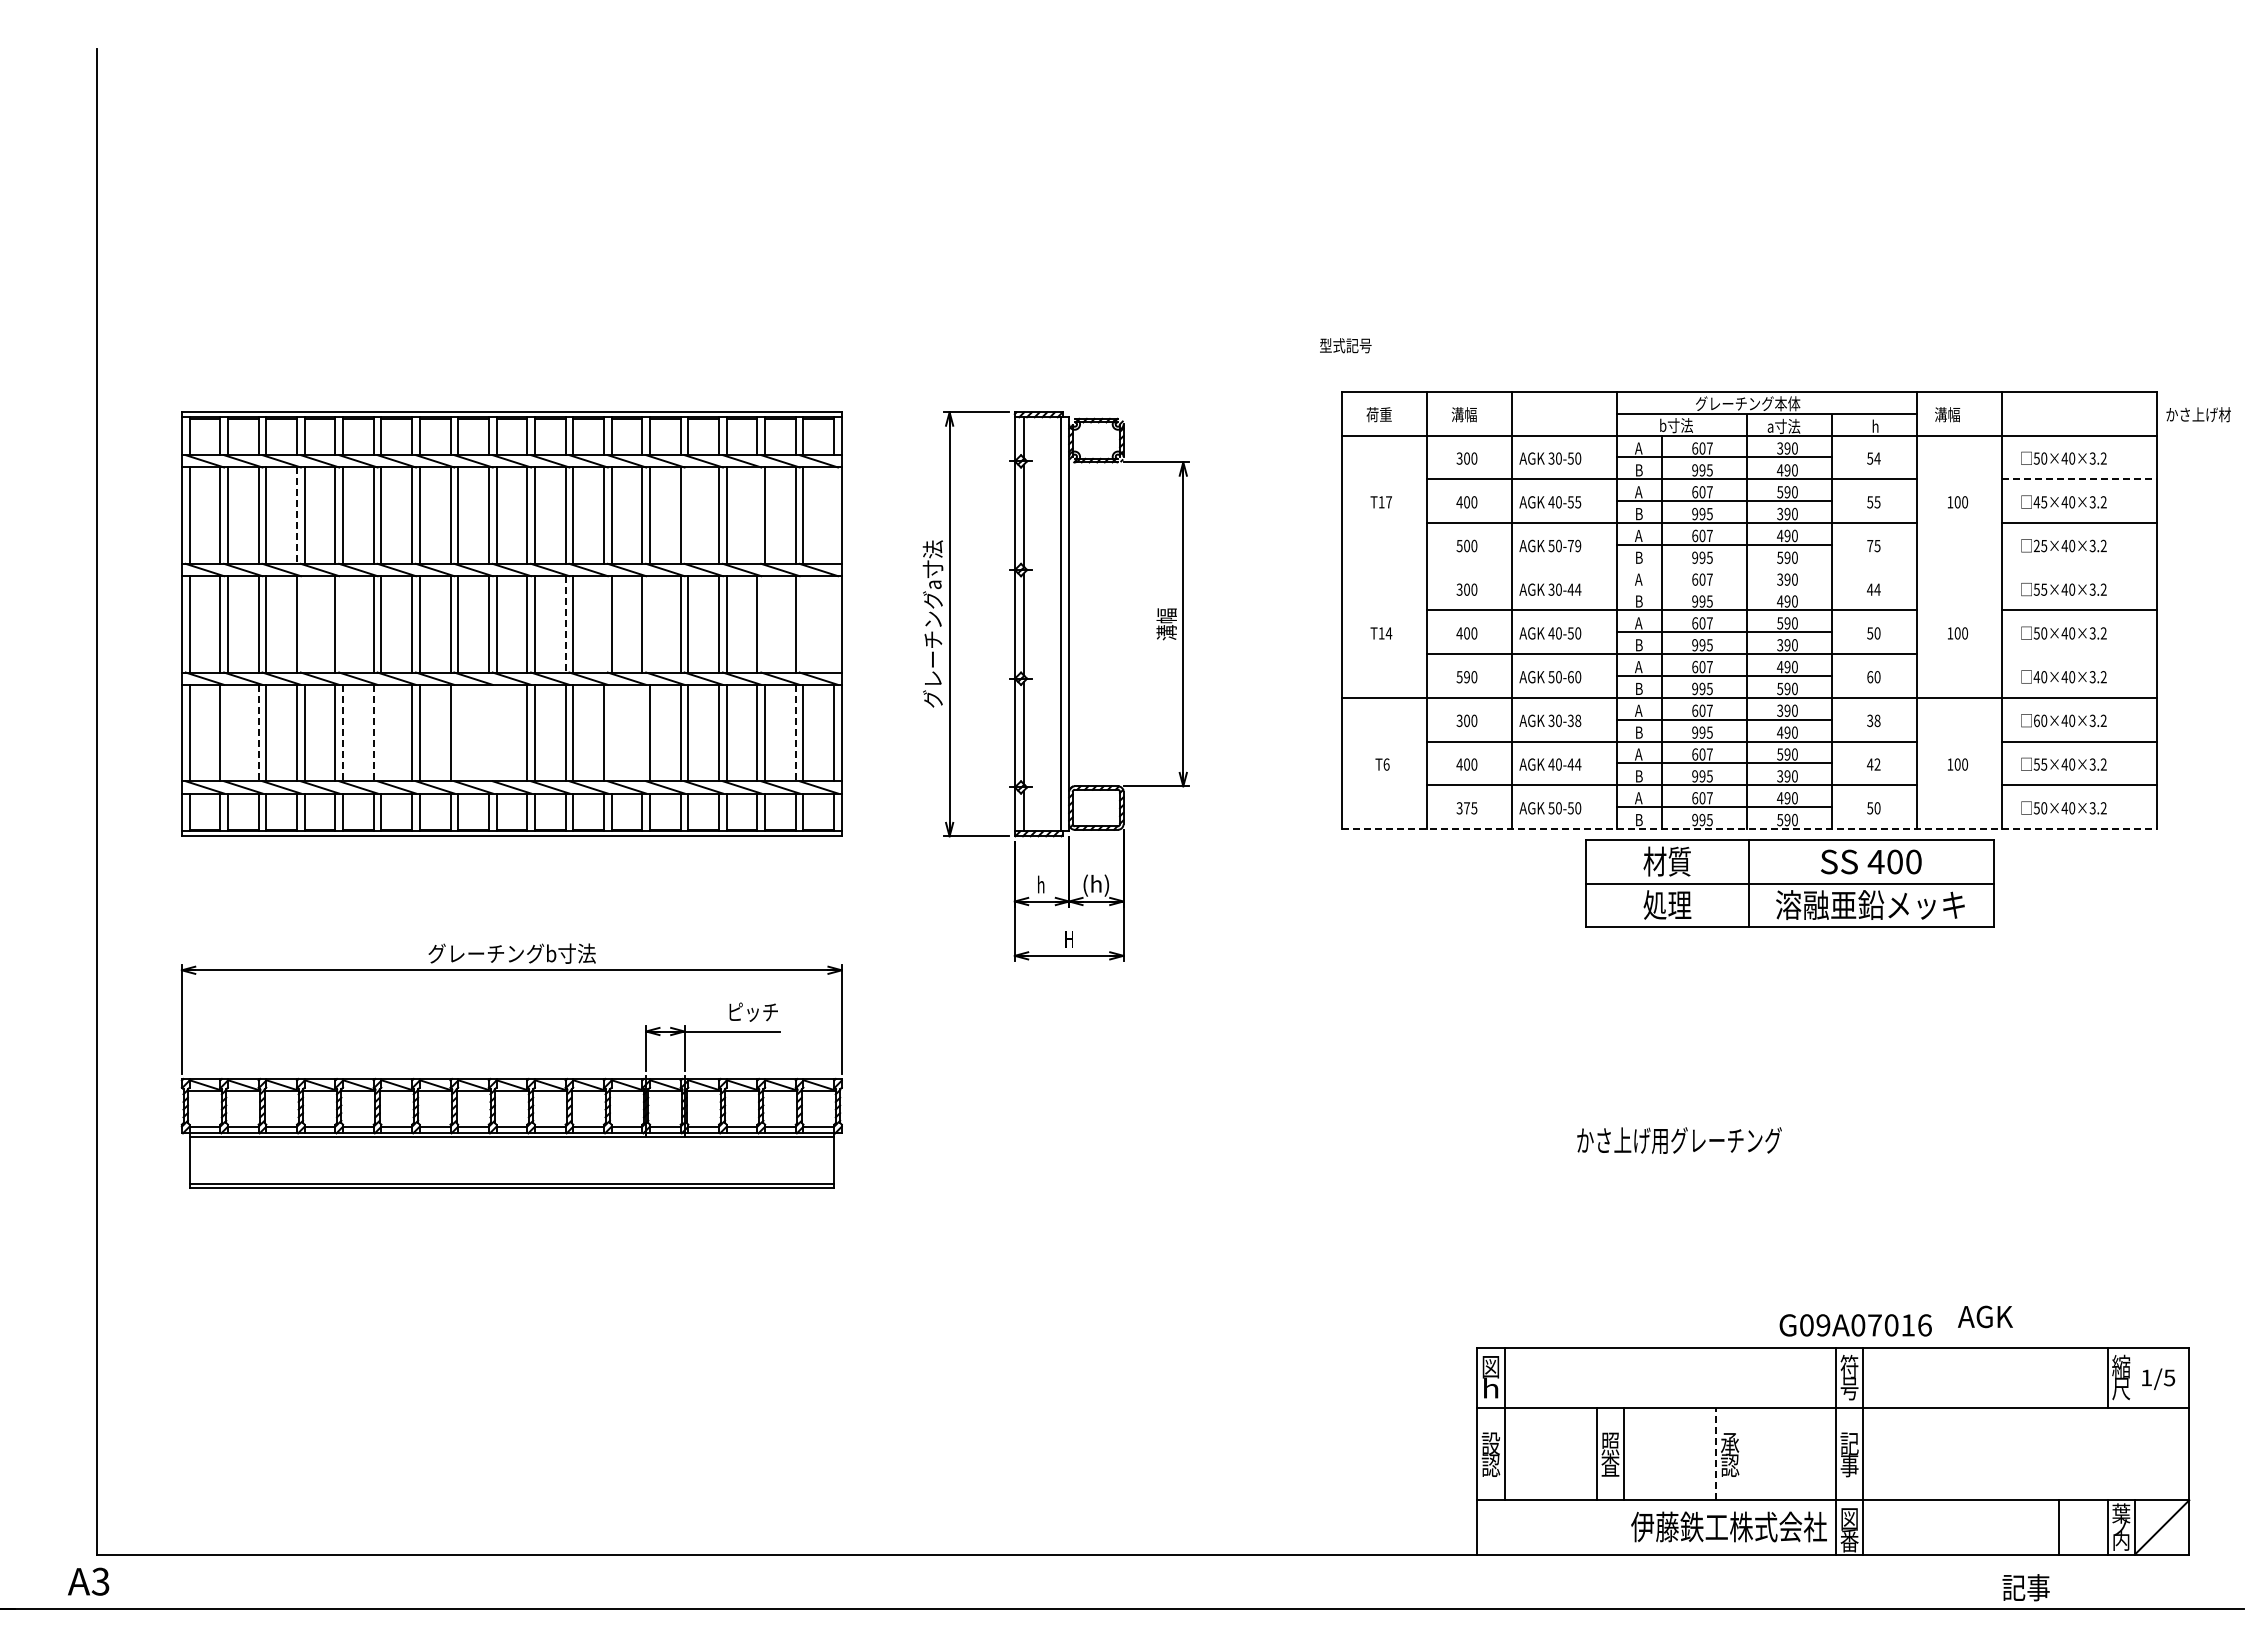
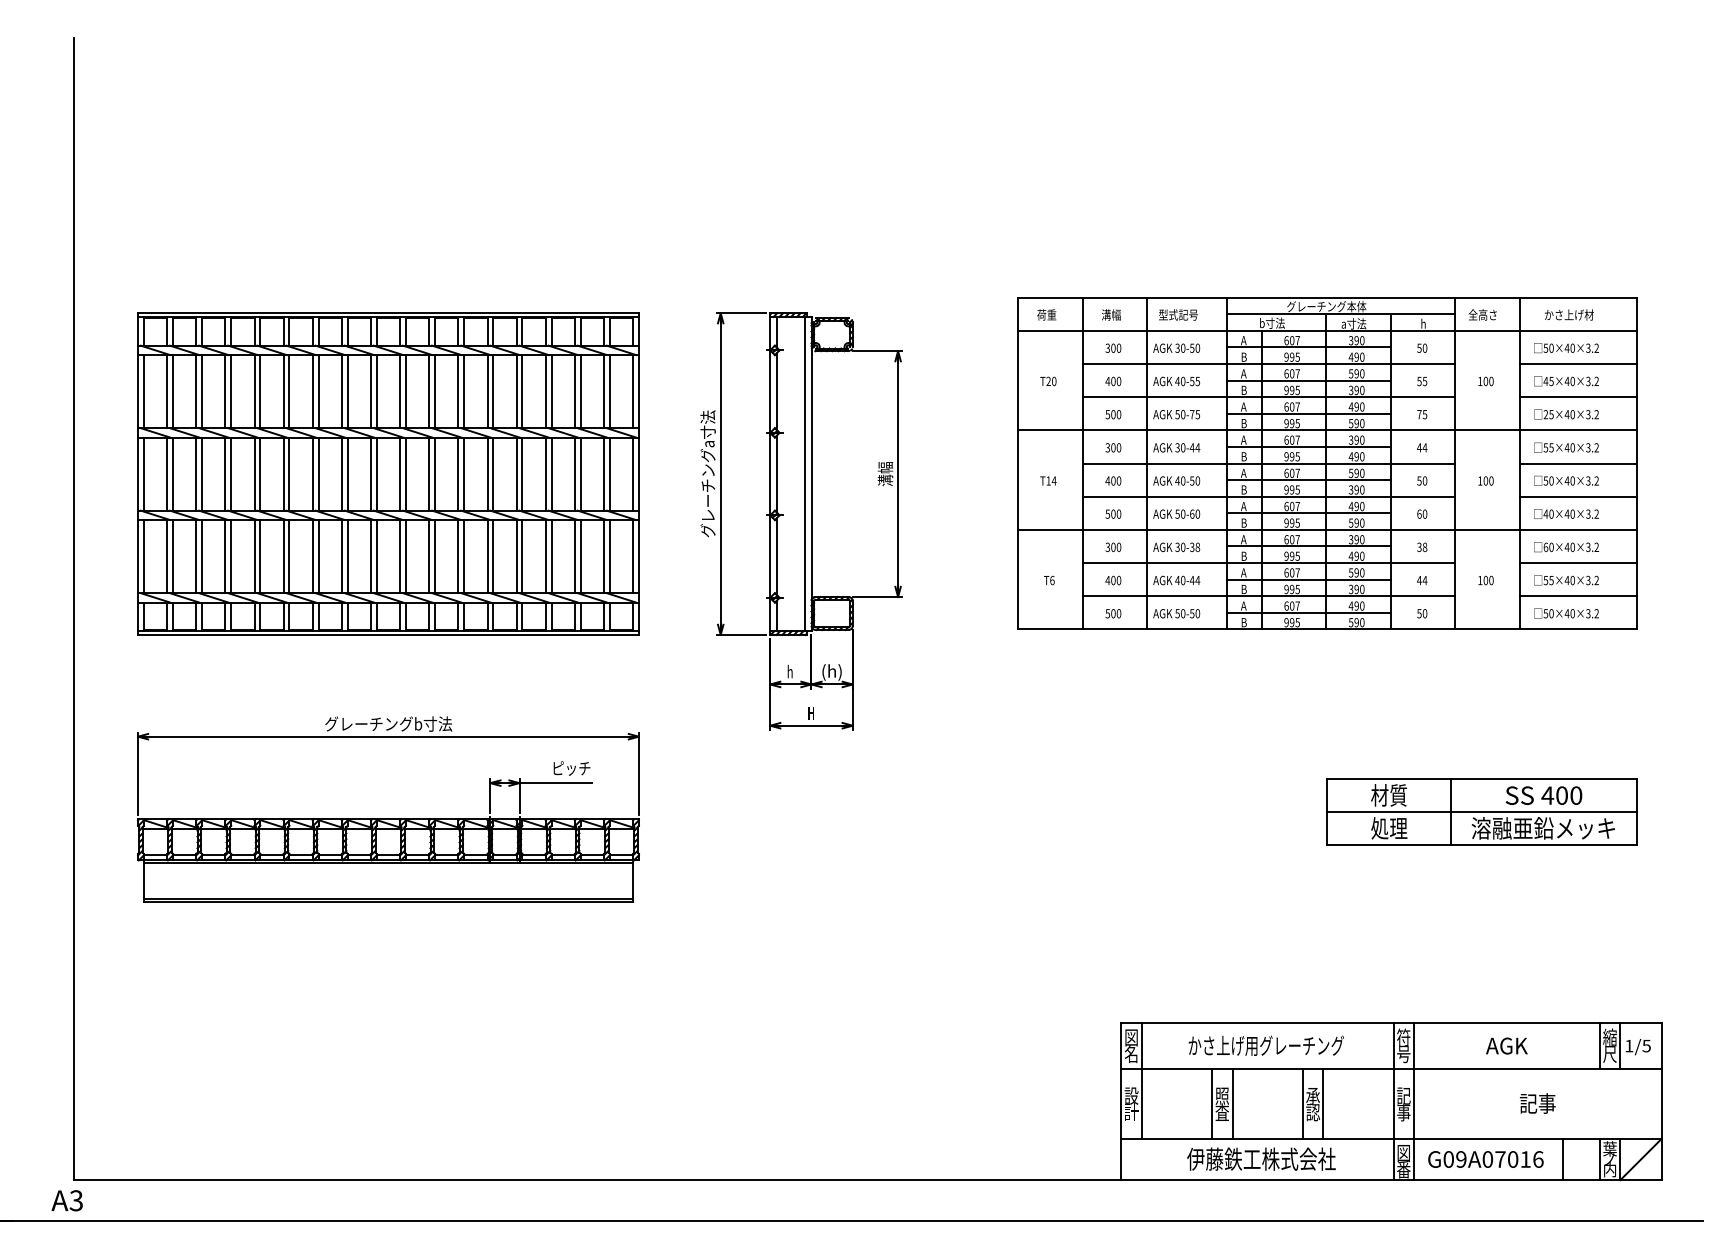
text: (1345, 345) -> (1178, 314), moved
text: (1953, 414) -> (1482, 314), 溝幅 -> 全高さ
text: (2198, 414) -> (1569, 314), moved
text: (1877, 458) -> (1424, 348), 54 -> 50
line: (2079, 479) -> (1578, 364), dashed -> solid
text: (1384, 502) -> (1050, 381), T17 -> T20
line: (688, 515) -> (522, 391), added
line: (757, 515) -> (574, 391), added
line: (834, 515) -> (633, 391), added
line: (297, 516) -> (225, 392), dashed -> solid
text: (1578, 545) -> (1198, 414), 50-79 -> 50-75
line: (1748, 566) -> (1327, 430), added
line: (1724, 588) -> (1308, 446), added
line: (304, 624) -> (231, 474), added
line: (343, 624) -> (260, 474), added
line: (565, 624) -> (429, 474), dashed -> solid
line: (604, 624) -> (458, 474), added
line: (649, 624) -> (492, 474), added
line: (765, 624) -> (580, 474), added
line: (803, 624) -> (609, 474), added
line: (834, 624) -> (633, 474), added
line: (2079, 654) -> (1578, 496), added
text: (1466, 677) -> (1113, 514), 590 -> 500
line: (227, 732) -> (172, 556), added
line: (381, 732) -> (289, 556), added
line: (458, 732) -> (347, 556), added
line: (488, 732) -> (370, 556), added
line: (496, 732) -> (376, 556), added
line: (611, 732) -> (464, 556), added
line: (642, 732) -> (487, 556), added
line: (258, 733) -> (196, 556), dashed -> solid
line: (343, 733) -> (260, 556), dashed -> solid
line: (373, 733) -> (283, 556), dashed -> solid
line: (795, 733) -> (603, 556), dashed -> solid
text: (1877, 764) -> (1424, 580), 42 -> 44
text: (1467, 808) -> (1113, 613), 375 -> 500
line: (1749, 828) -> (1327, 629), dashed -> solid
part: (1789, 883) -> (1481, 811), moved
text: (1679, 1140) -> (1266, 1045), moved
text: (1985, 1316) -> (1506, 1045), moved
text: (1855, 1325) -> (1485, 1159), moved
line: (2134, 1377) -> (1620, 1045), added
text: (1490, 1388) -> (1131, 1054), h -> 名
line: (1716, 1453) -> (1302, 1103), dashed -> solid
line: (1743, 1453) -> (1323, 1103), added
text: (1490, 1464) -> (1131, 1111), 認 -> 計
text: (1728, 1526) -> (1261, 1158), moved
text: (2025, 1587) -> (1537, 1103), moved

